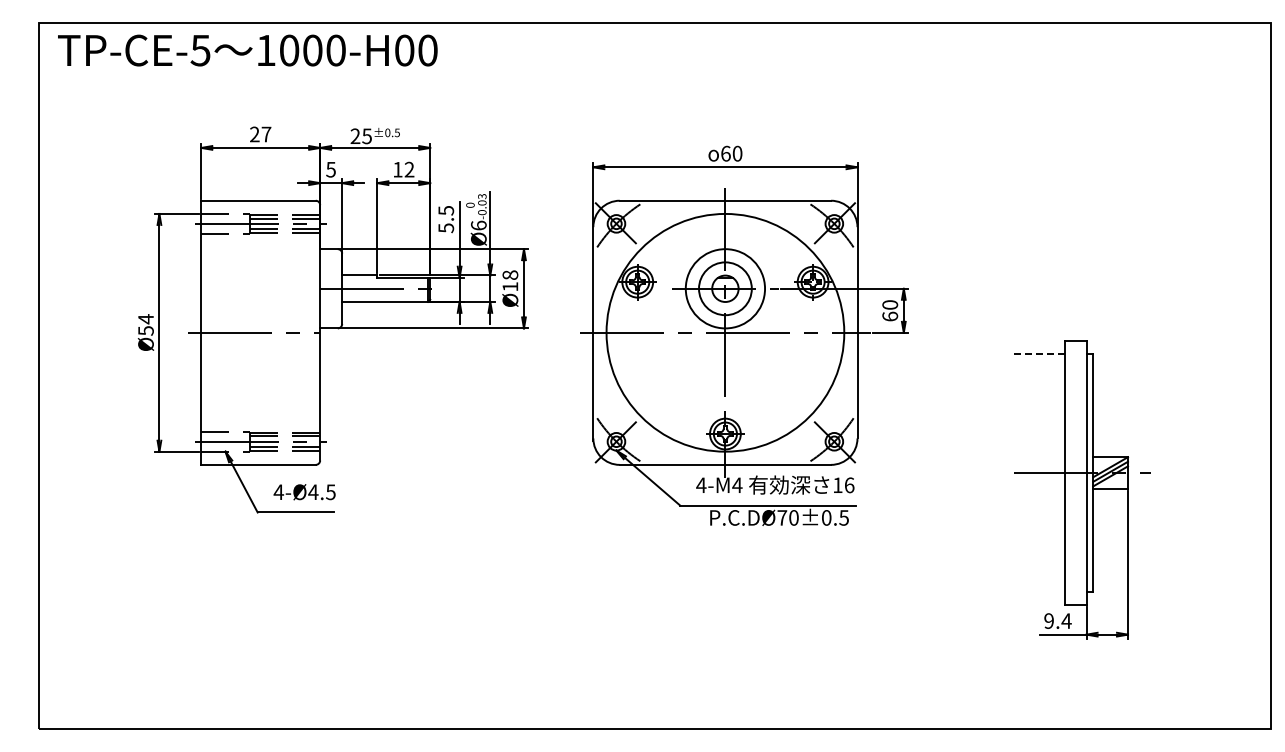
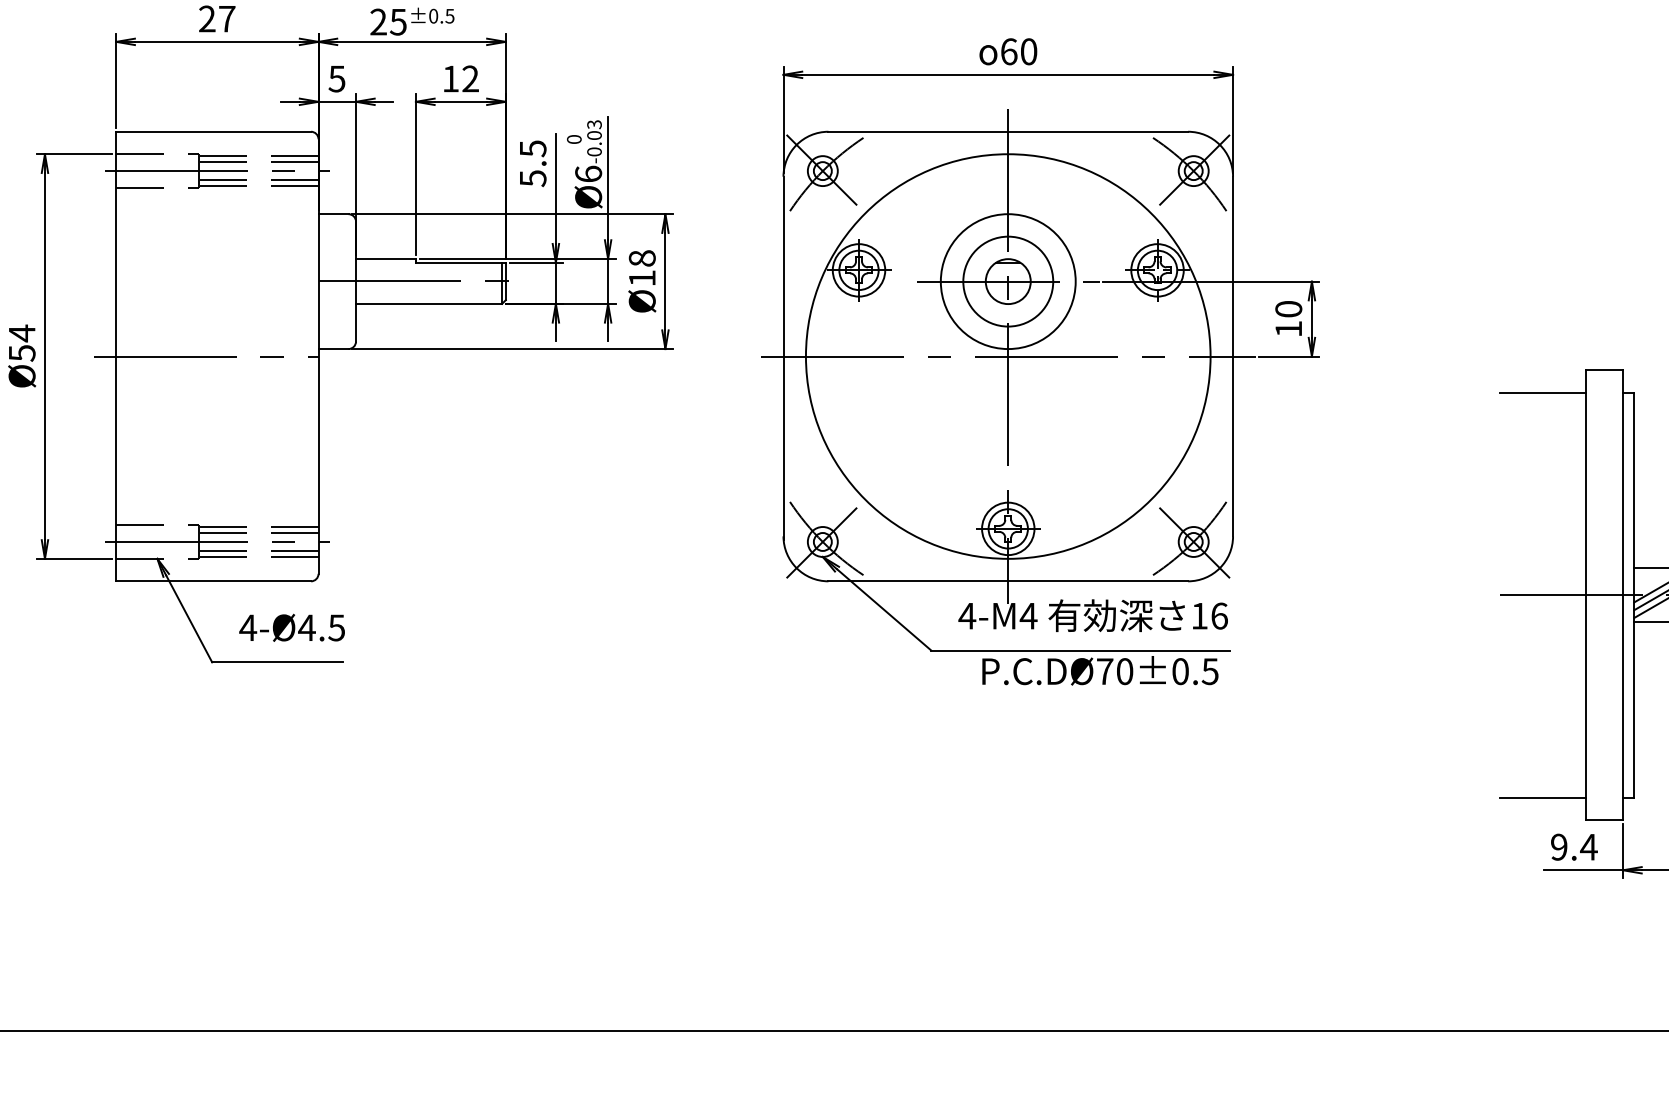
text: (890, 316) -> (1289, 328), 60 -> 10
line: (1038, 354) -> (1541, 393), dashed -> solid
line: (1039, 591) -> (1542, 796), added

